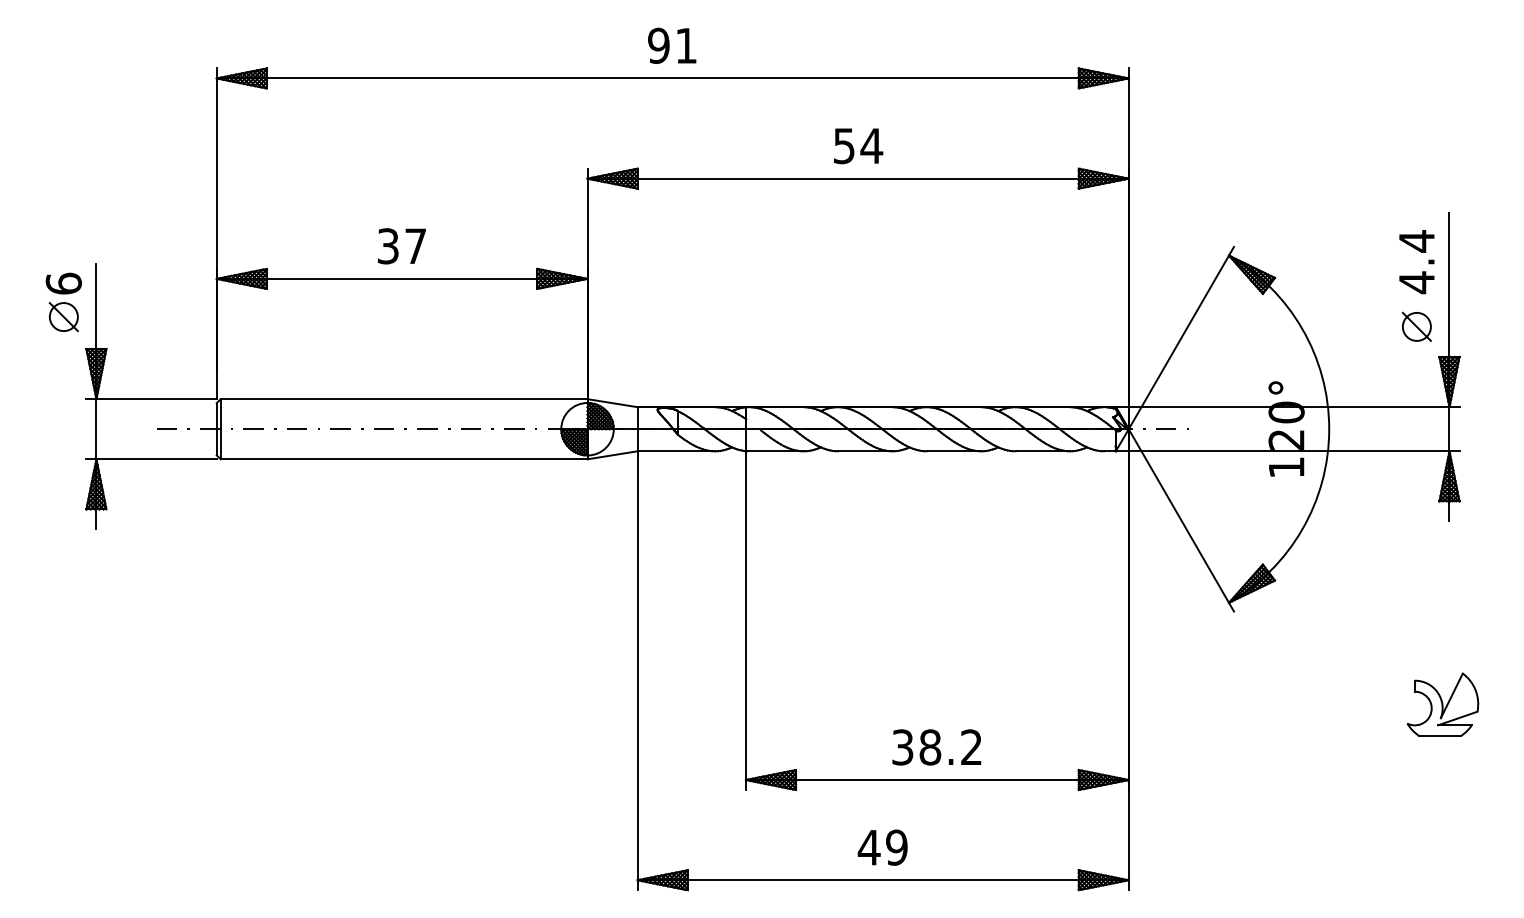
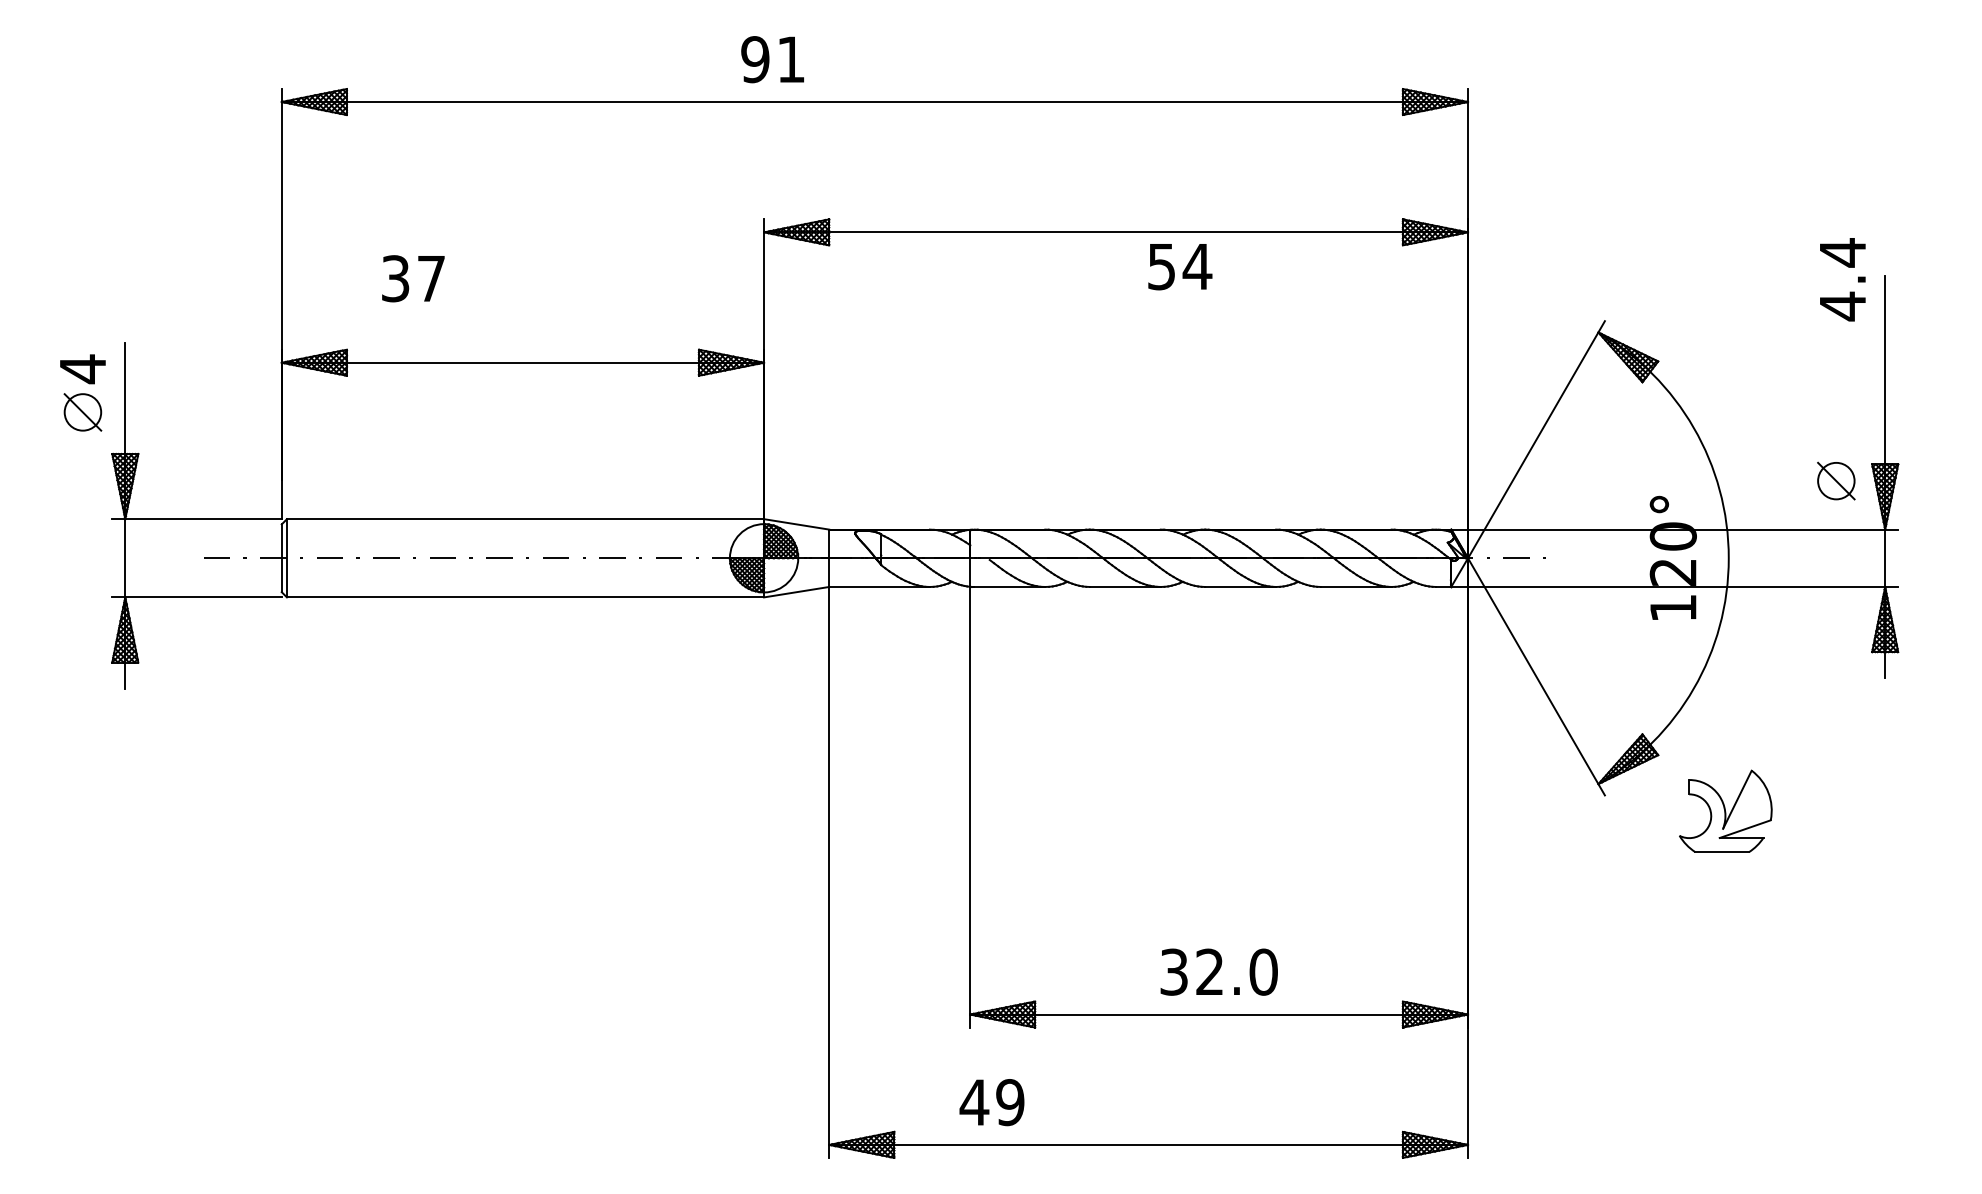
text: (672, 45) -> (773, 59), moved
text: (858, 146) -> (1180, 267), moved
text: (401, 246) -> (412, 278), moved
text: (1416, 262) -> (1842, 280), moved
text: (63, 283) -> (82, 368), 6 -> 4
part: (1416, 326) -> (1835, 480), moved
part: (1442, 704) -> (1725, 810), moved
text: (950, 747) -> (1236, 972), 38.2 -> 32.0
text: (882, 847) -> (991, 1102), moved

